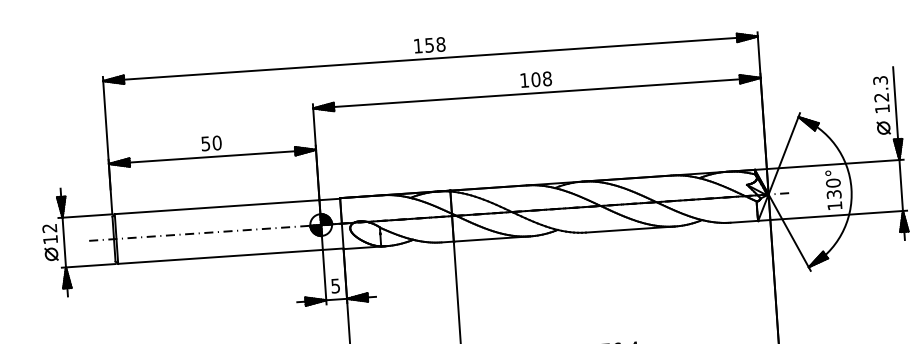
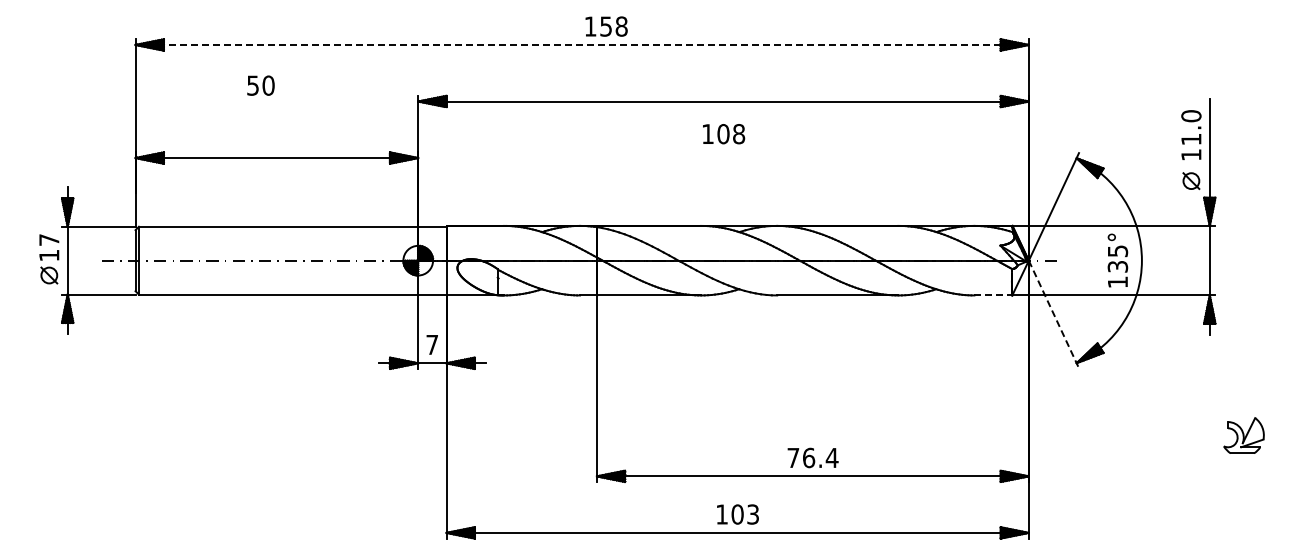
text: (429, 45) -> (606, 26), moved
line: (430, 58) -> (582, 44), solid -> dashed
text: (536, 79) -> (724, 134), moved
text: (881, 88) -> (1191, 127), 12.3 -> 11.0
text: (211, 143) -> (260, 85), moved
text: (833, 183) -> (1117, 251), 130° -> 135°
line: (744, 221) -> (993, 295), solid -> dashed
text: (49, 227) -> (49, 239), 12 -> 17
line: (790, 232) -> (1054, 314), solid -> dashed
text: (335, 286) -> (431, 345), 5 -> 7

